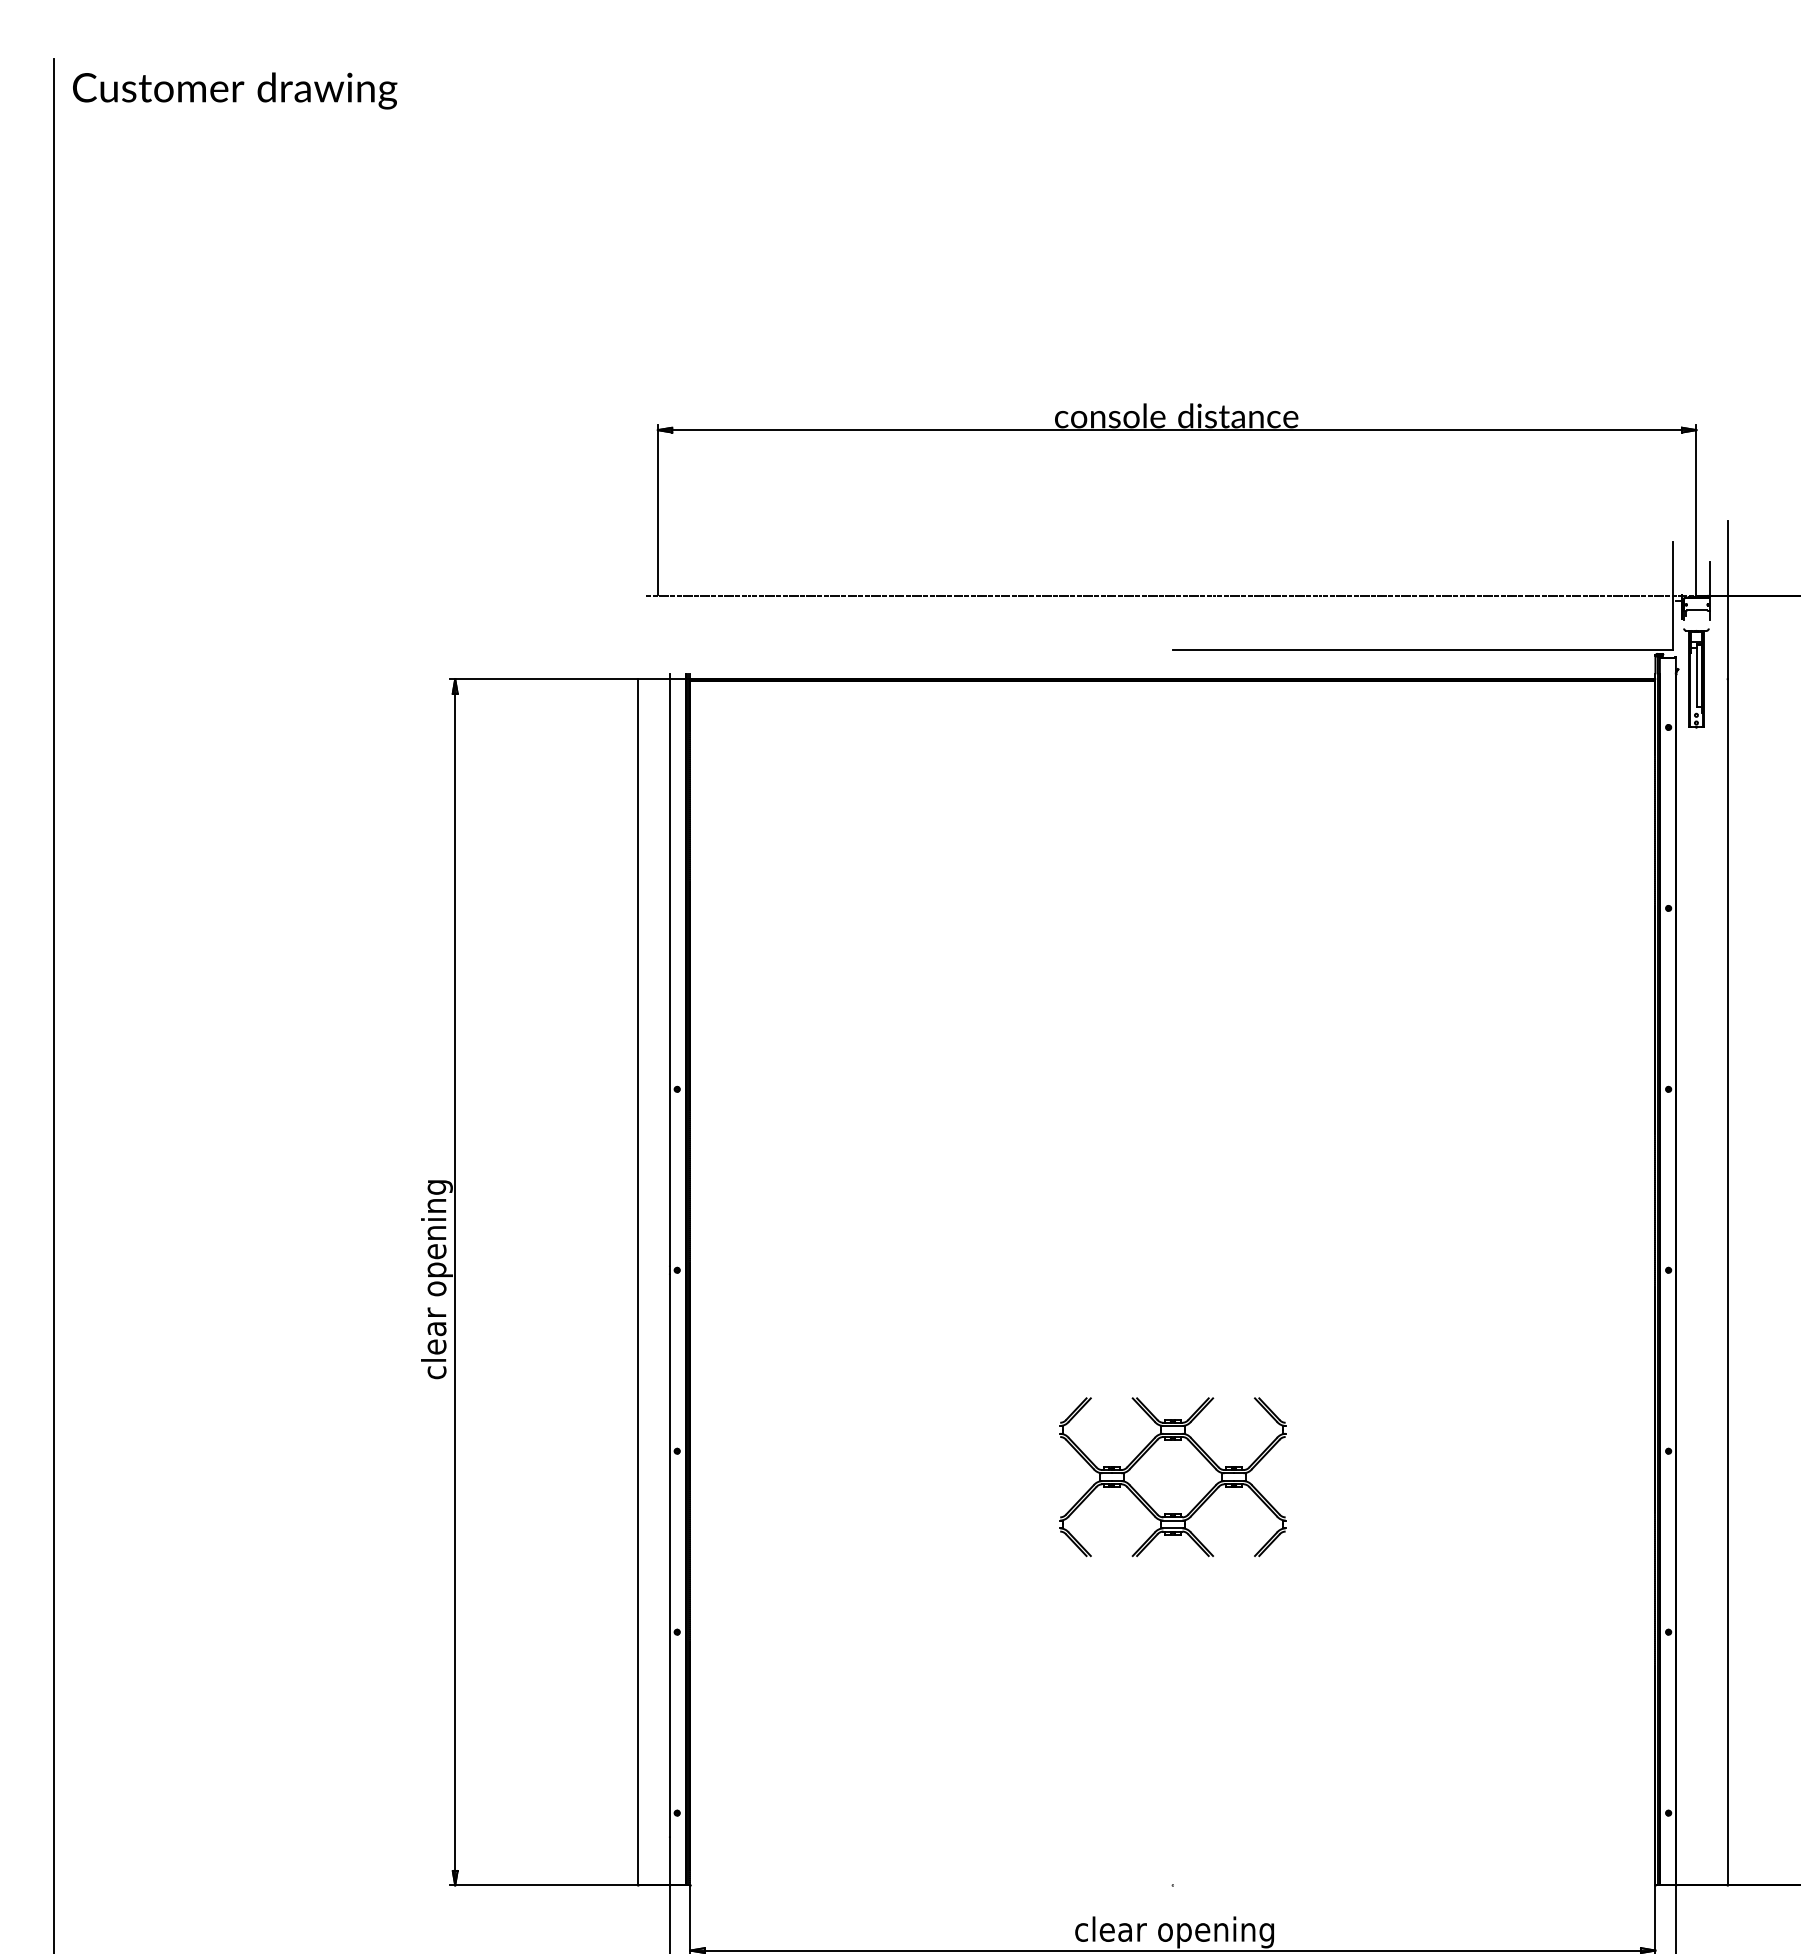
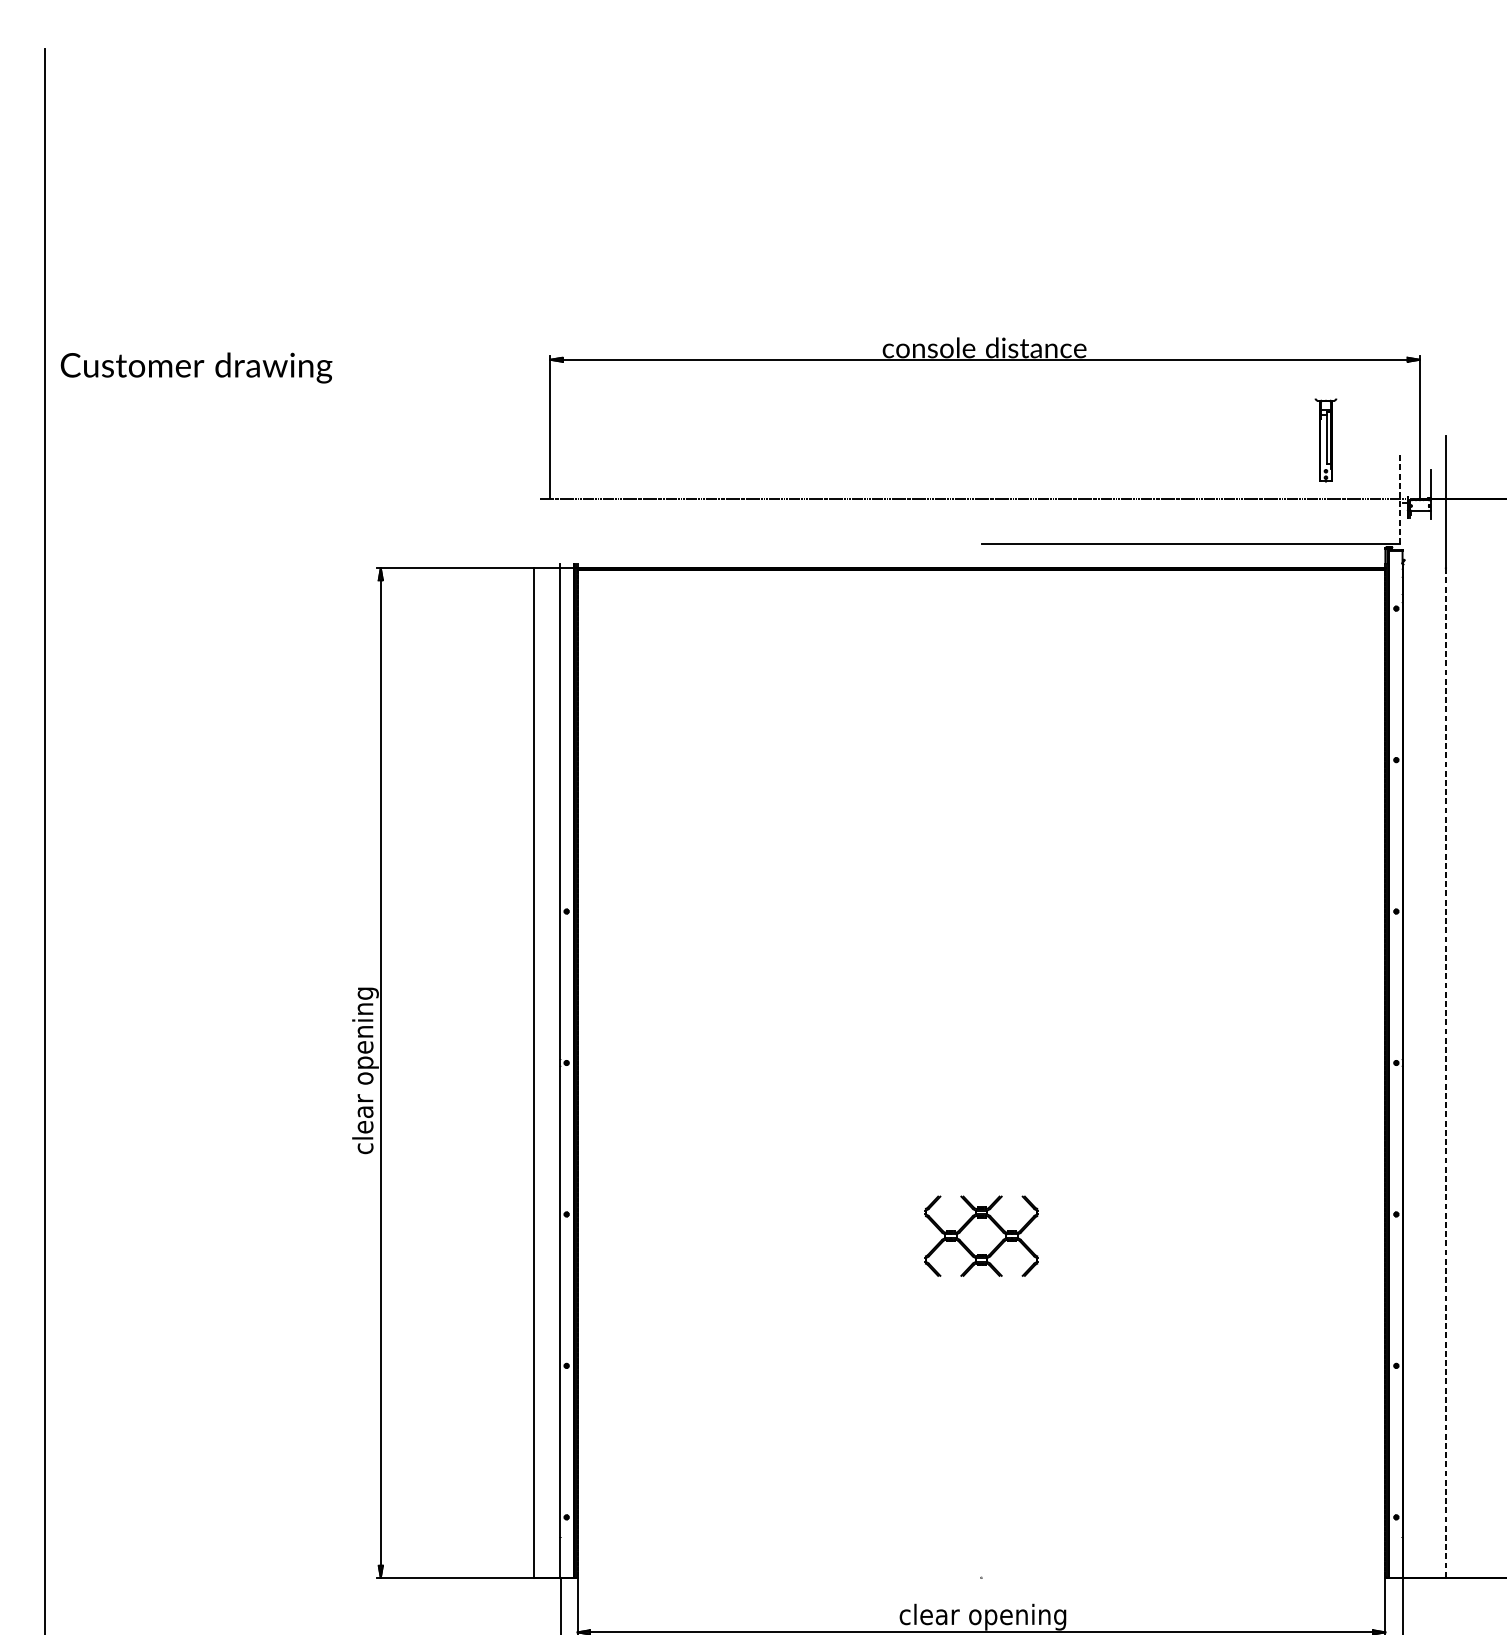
text: (235, 90) -> (196, 367), moved
line: (1672, 595) -> (1399, 498), solid -> dashed
part: (1696, 678) -> (1326, 440), moved
line: (1727, 1282) -> (1445, 1073), solid -> dashed
part: (1172, 1477) -> (981, 1236), size x0.6

